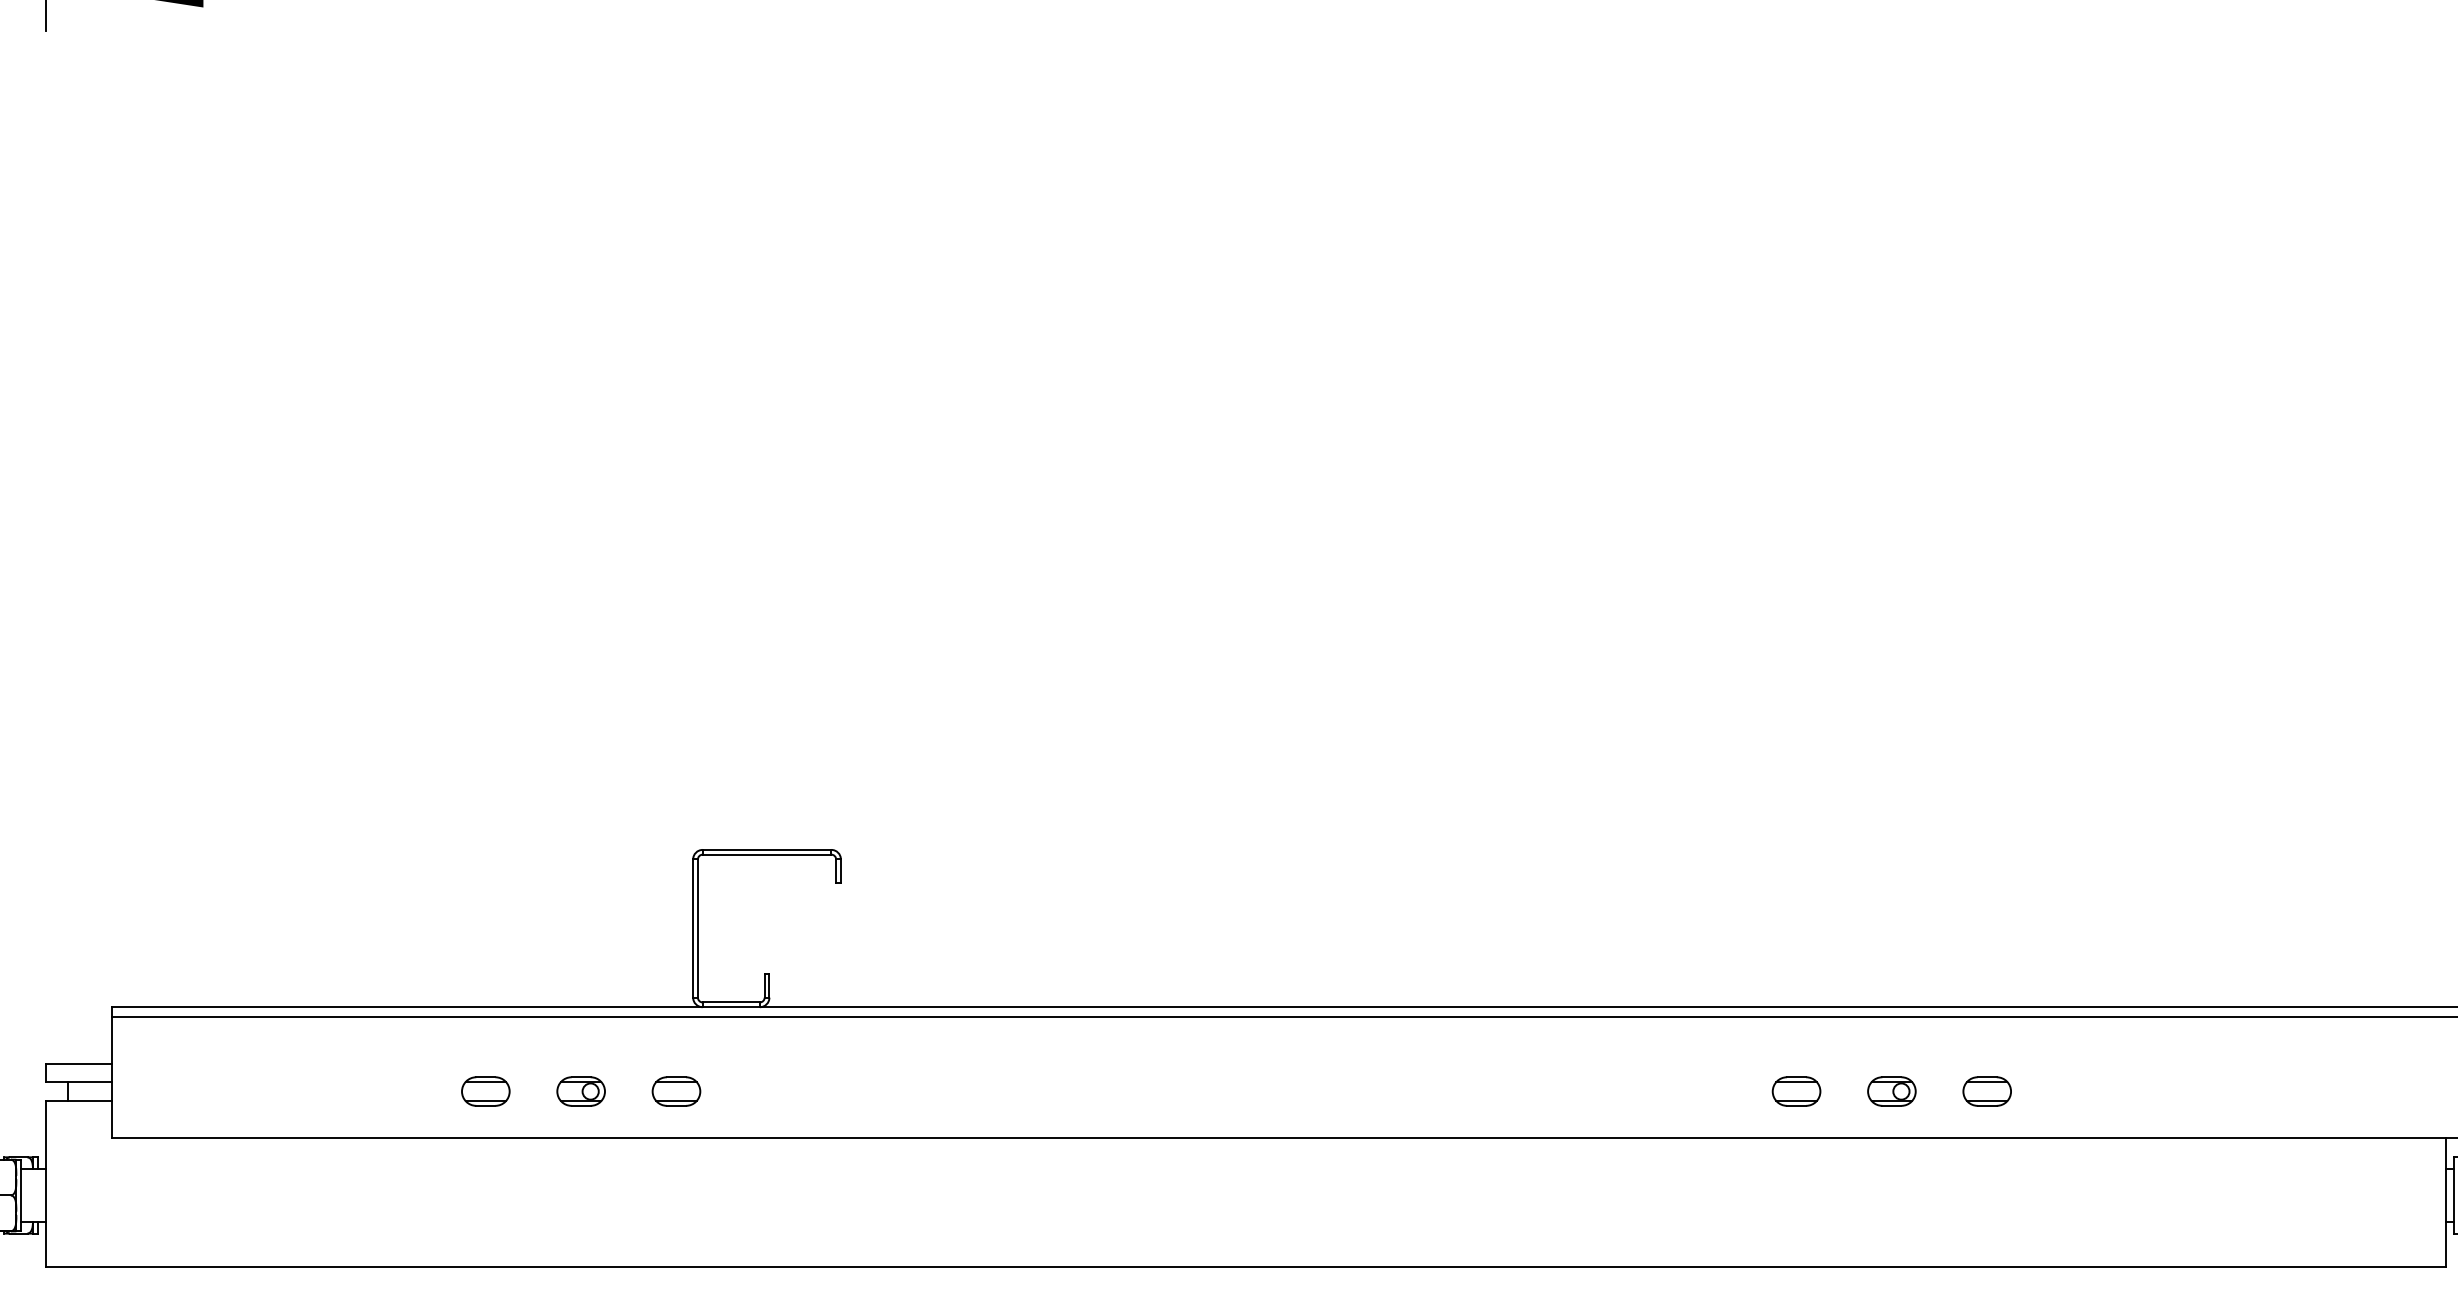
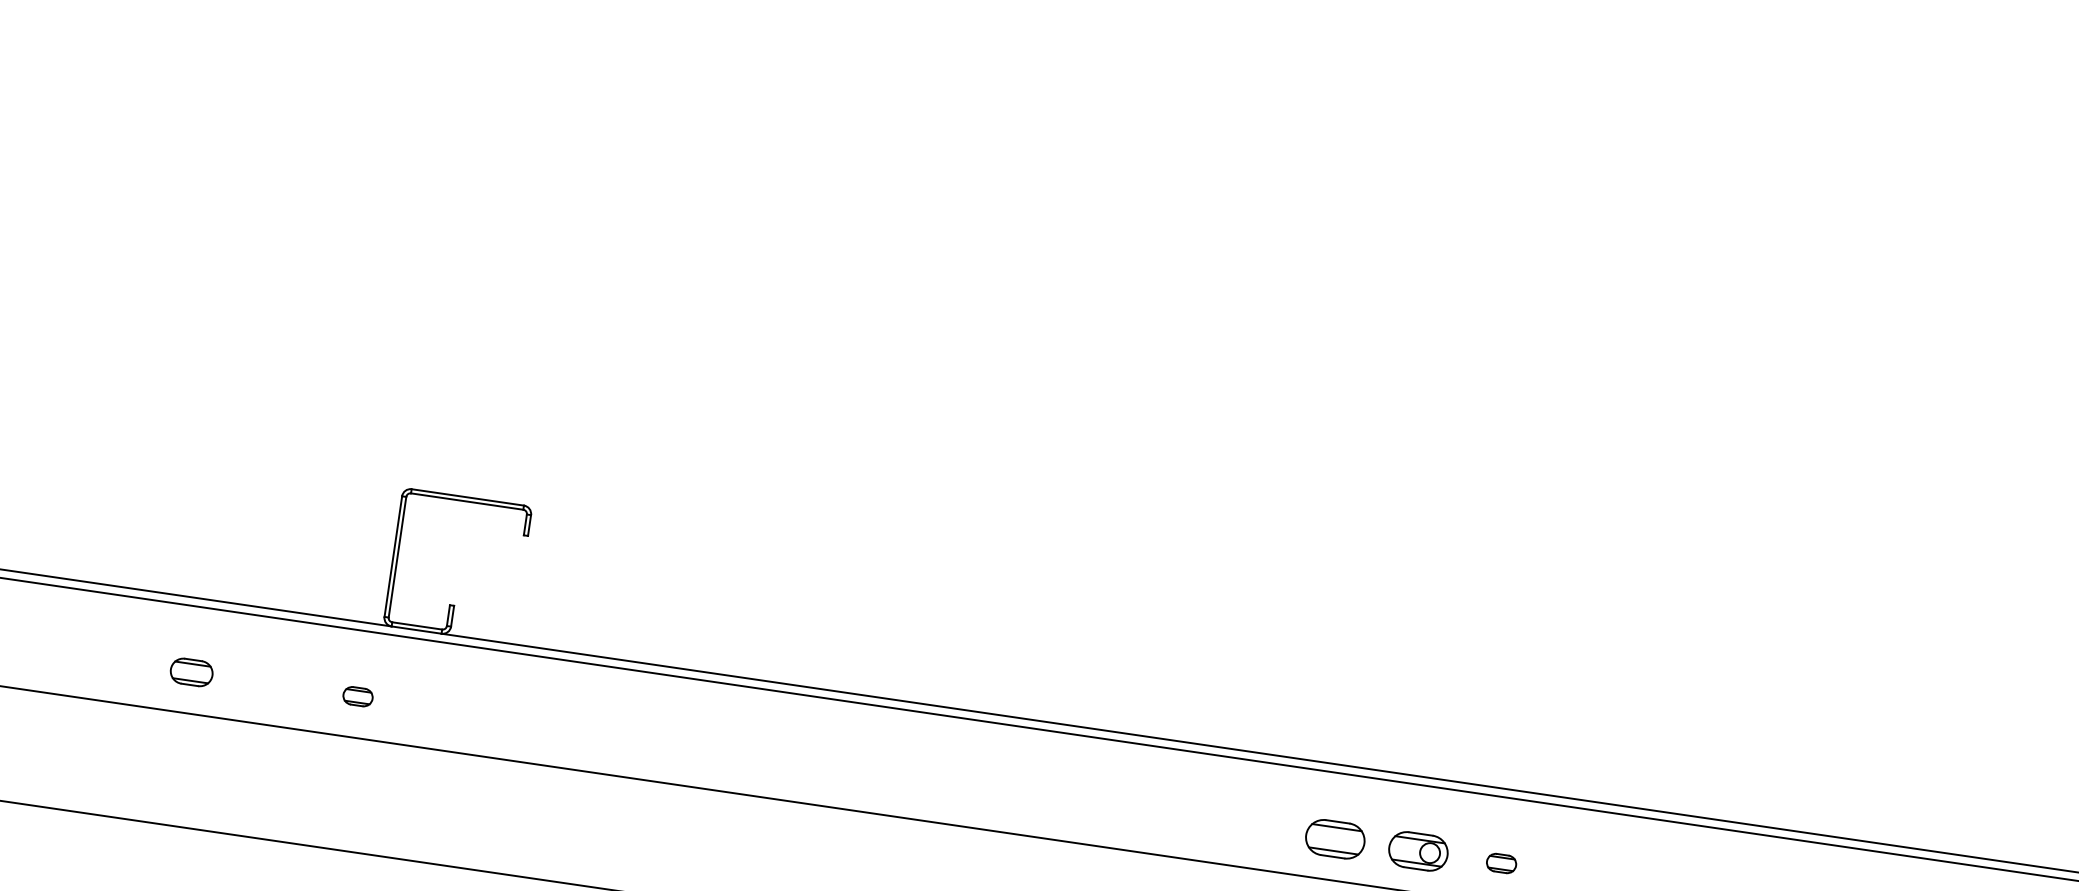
part: (580, 1091) -> (274, 684), removed
part: (676, 1091) -> (358, 696), size x0.7
part: (1796, 1091) -> (1335, 839), size x1.4
part: (1891, 1091) -> (1418, 851), size x1.4
part: (1986, 1091) -> (1501, 863), size x0.7

